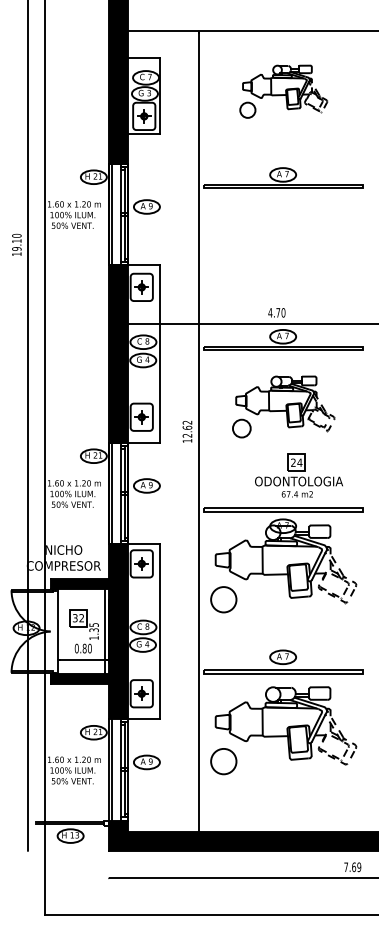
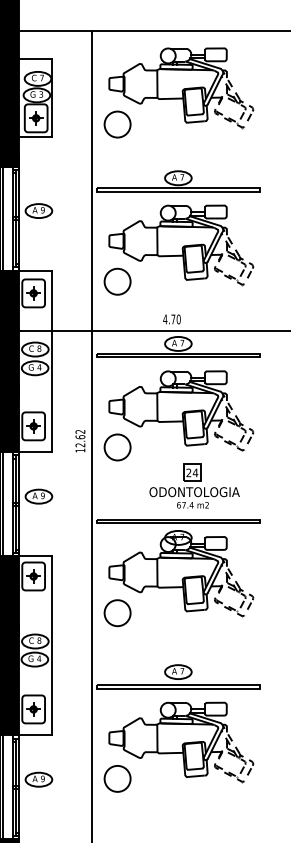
part: (283, 91) -> (178, 92), size x1.67
part: (283, 244) -> (178, 249), added
part: (283, 406) -> (178, 415), size x1.43

